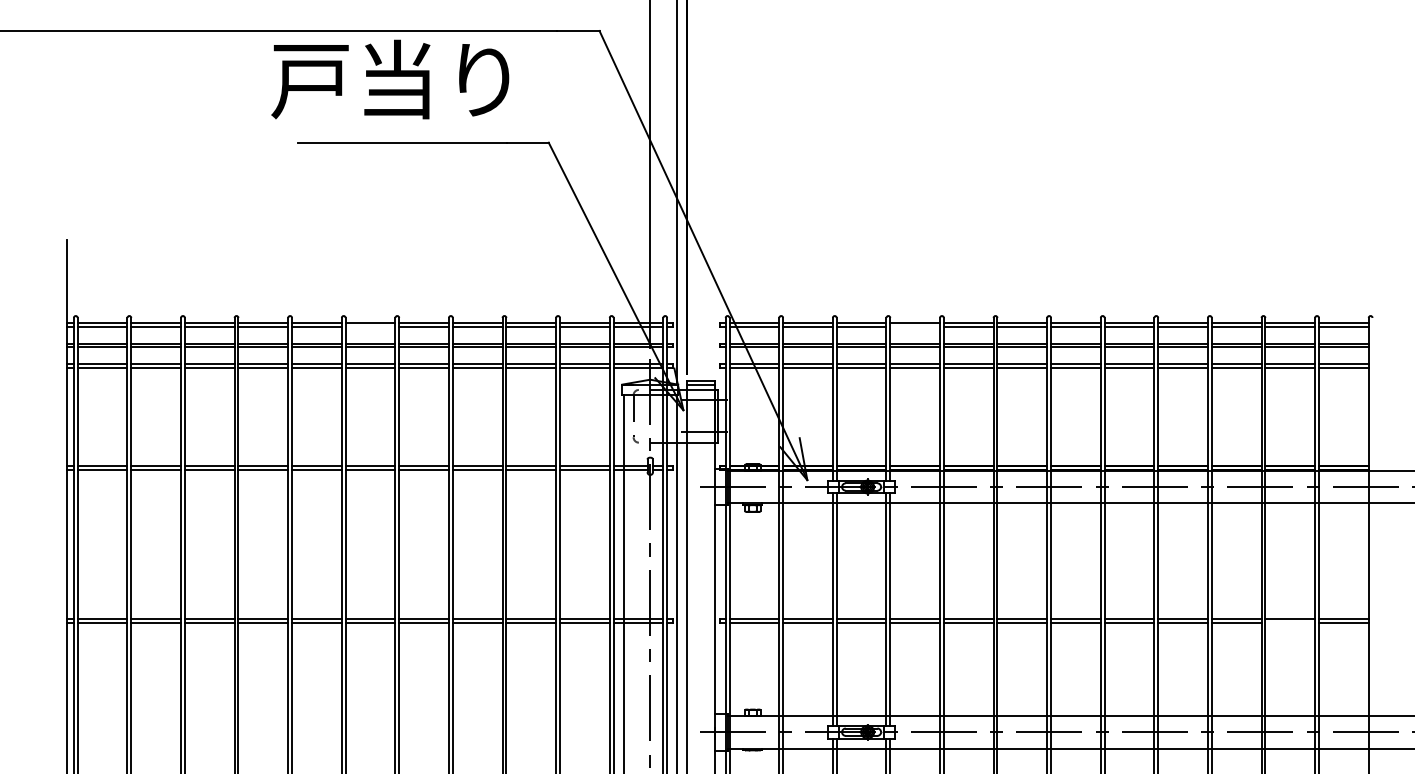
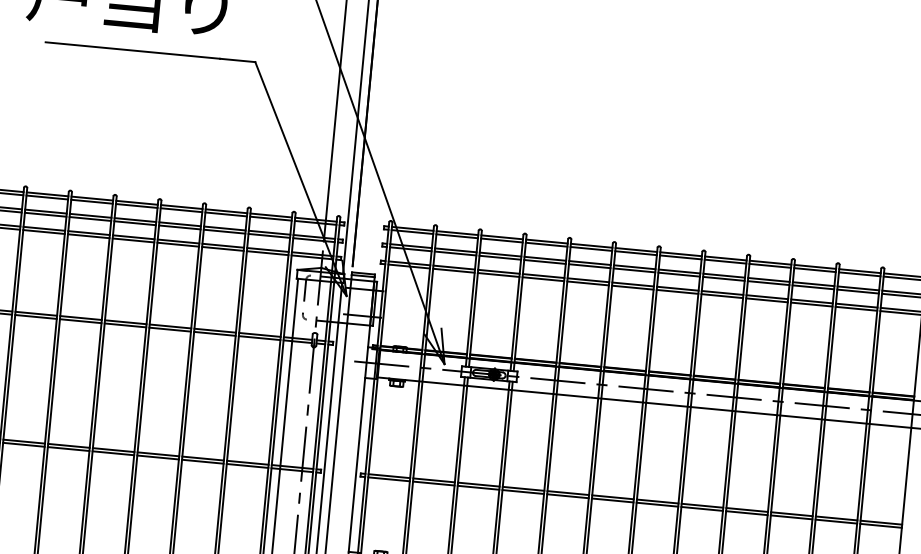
line: (370, 326) -> (92, 201), added
line: (915, 326) -> (546, 244), added
line: (1290, 623) -> (836, 521), added

